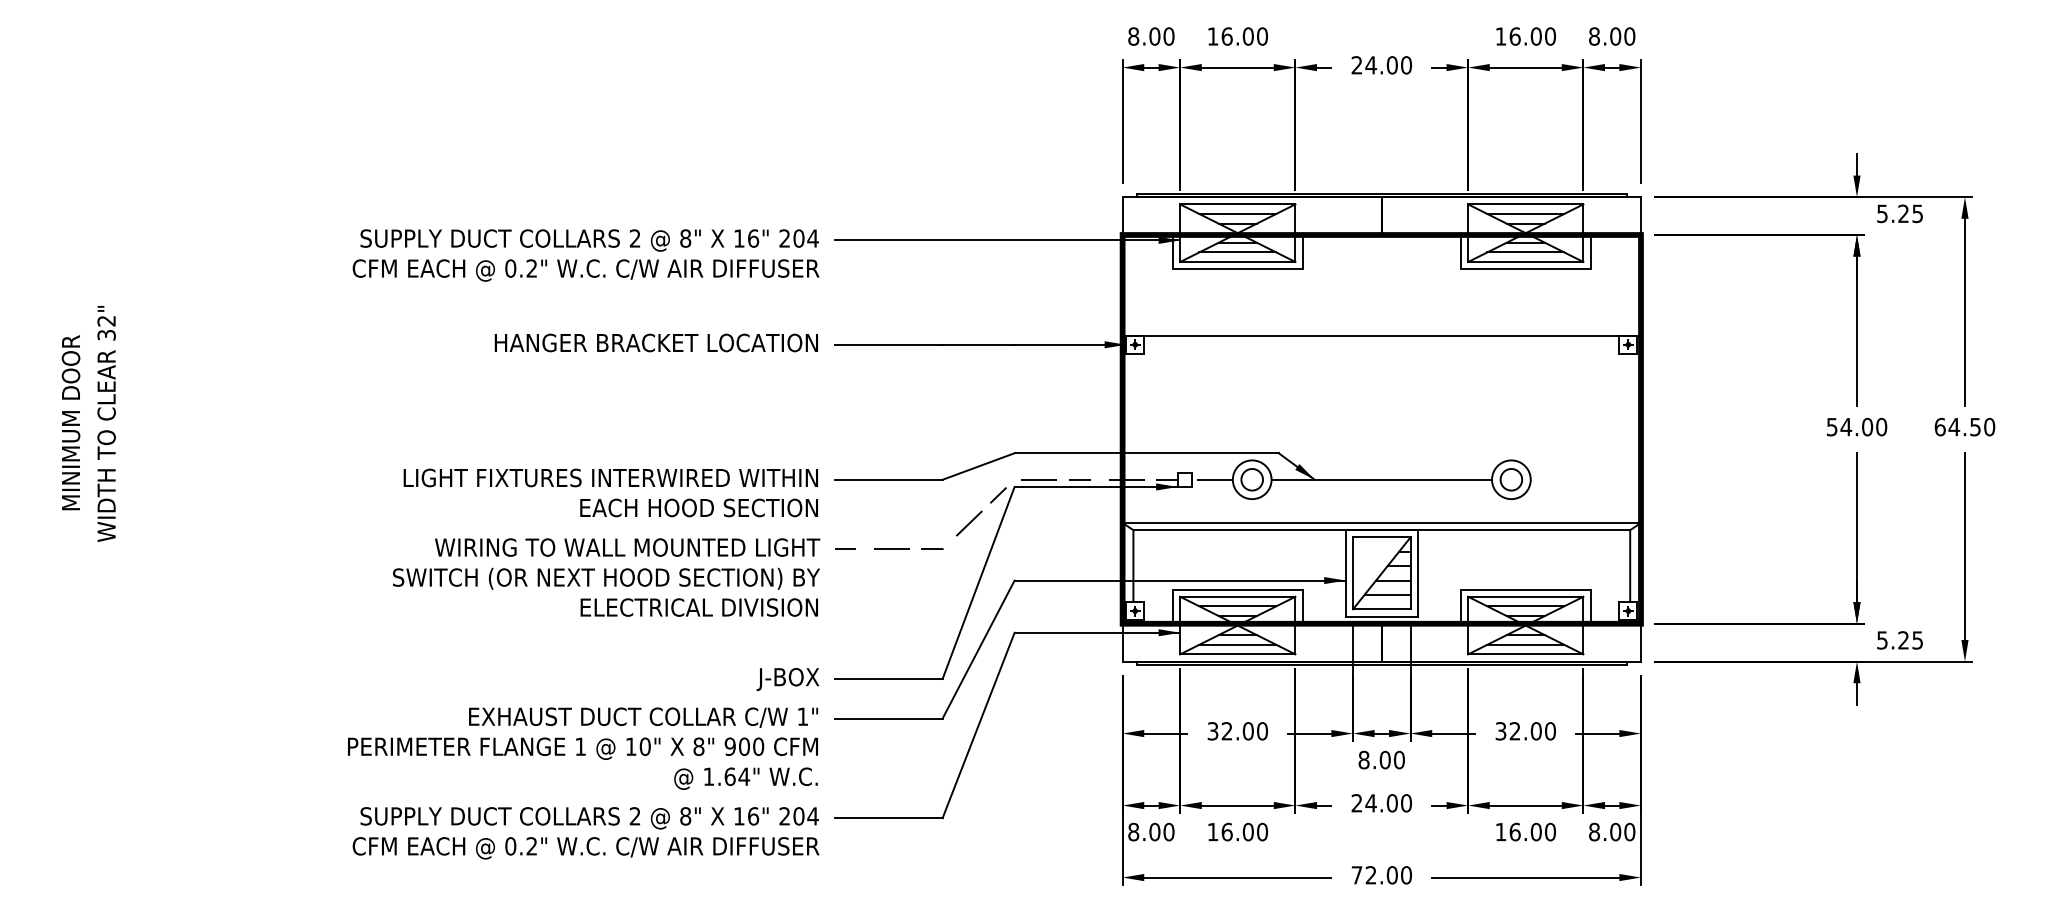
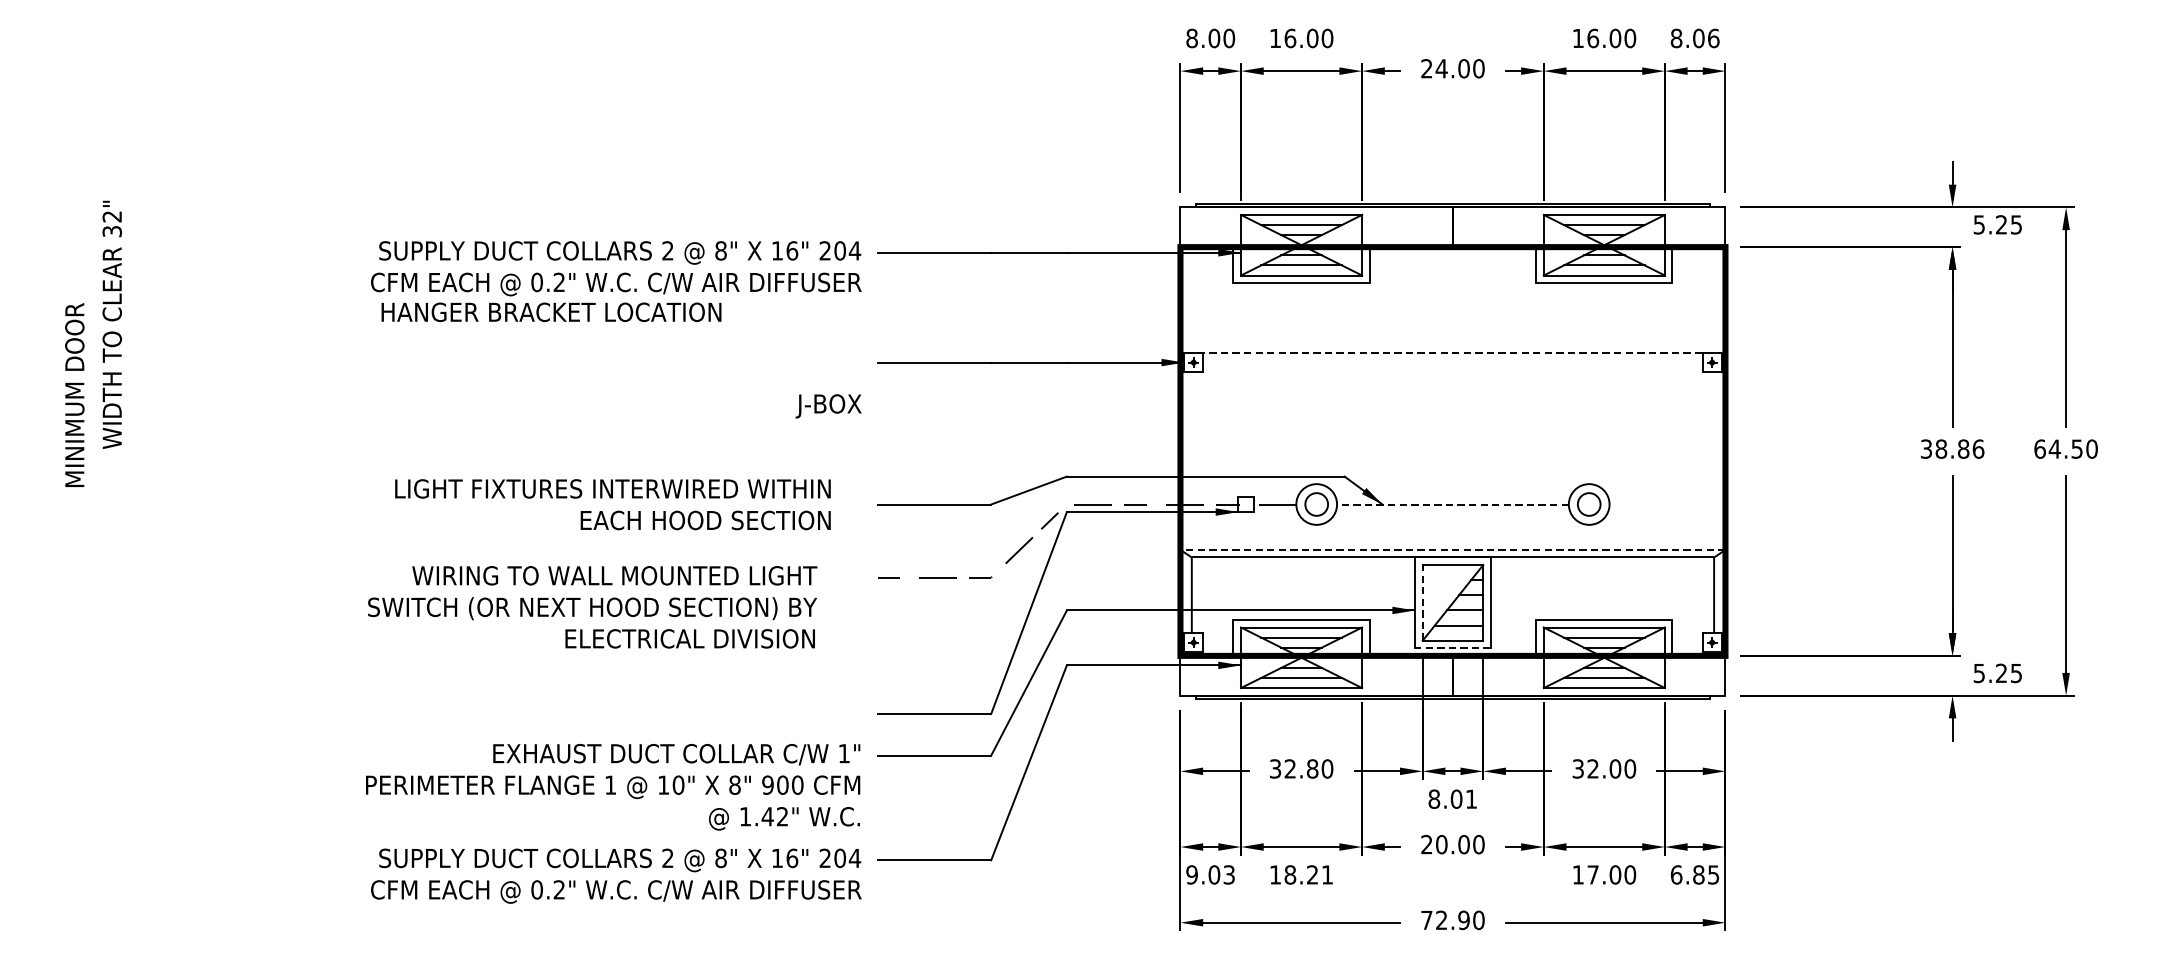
text: (1629, 36) -> (1713, 38), 8.00 -> 8.06
line: (1381, 335) -> (1452, 352), solid -> dashed
text: (655, 342) -> (550, 311), moved
text: (70, 422) -> (74, 394), moved
text: (106, 423) -> (112, 324), moved
text: (1857, 426) -> (1953, 448), 54.00 -> 38.86
line: (1381, 479) -> (1452, 504), solid -> dashed
text: (610, 492) -> (612, 504), moved
line: (1381, 522) -> (1452, 549), solid -> dashed
line: (1353, 573) -> (1423, 603), solid -> dashed
text: (606, 577) -> (592, 607), moved
line: (1381, 616) -> (1452, 648), solid -> dashed
text: (787, 678) -> (828, 405), moved
text: (1247, 731) -> (1311, 769), 32.00 -> 32.80
text: (1398, 759) -> (1470, 798), 8.00 -> 8.01
text: (737, 776) -> (775, 816), 1.64" -> 1.42"
text: (1370, 803) -> (1441, 844), 24.00 -> 20.00
text: (1151, 831) -> (1210, 874), 8.00 -> 9.03
text: (1244, 831) -> (1308, 874), 16.00 -> 18.21
text: (1514, 831) -> (1592, 874), 16.00 -> 17.00
text: (1612, 831) -> (1695, 874), 8.00 -> 6.85
text: (1391, 875) -> (1463, 920), 72.00 -> 72.90

